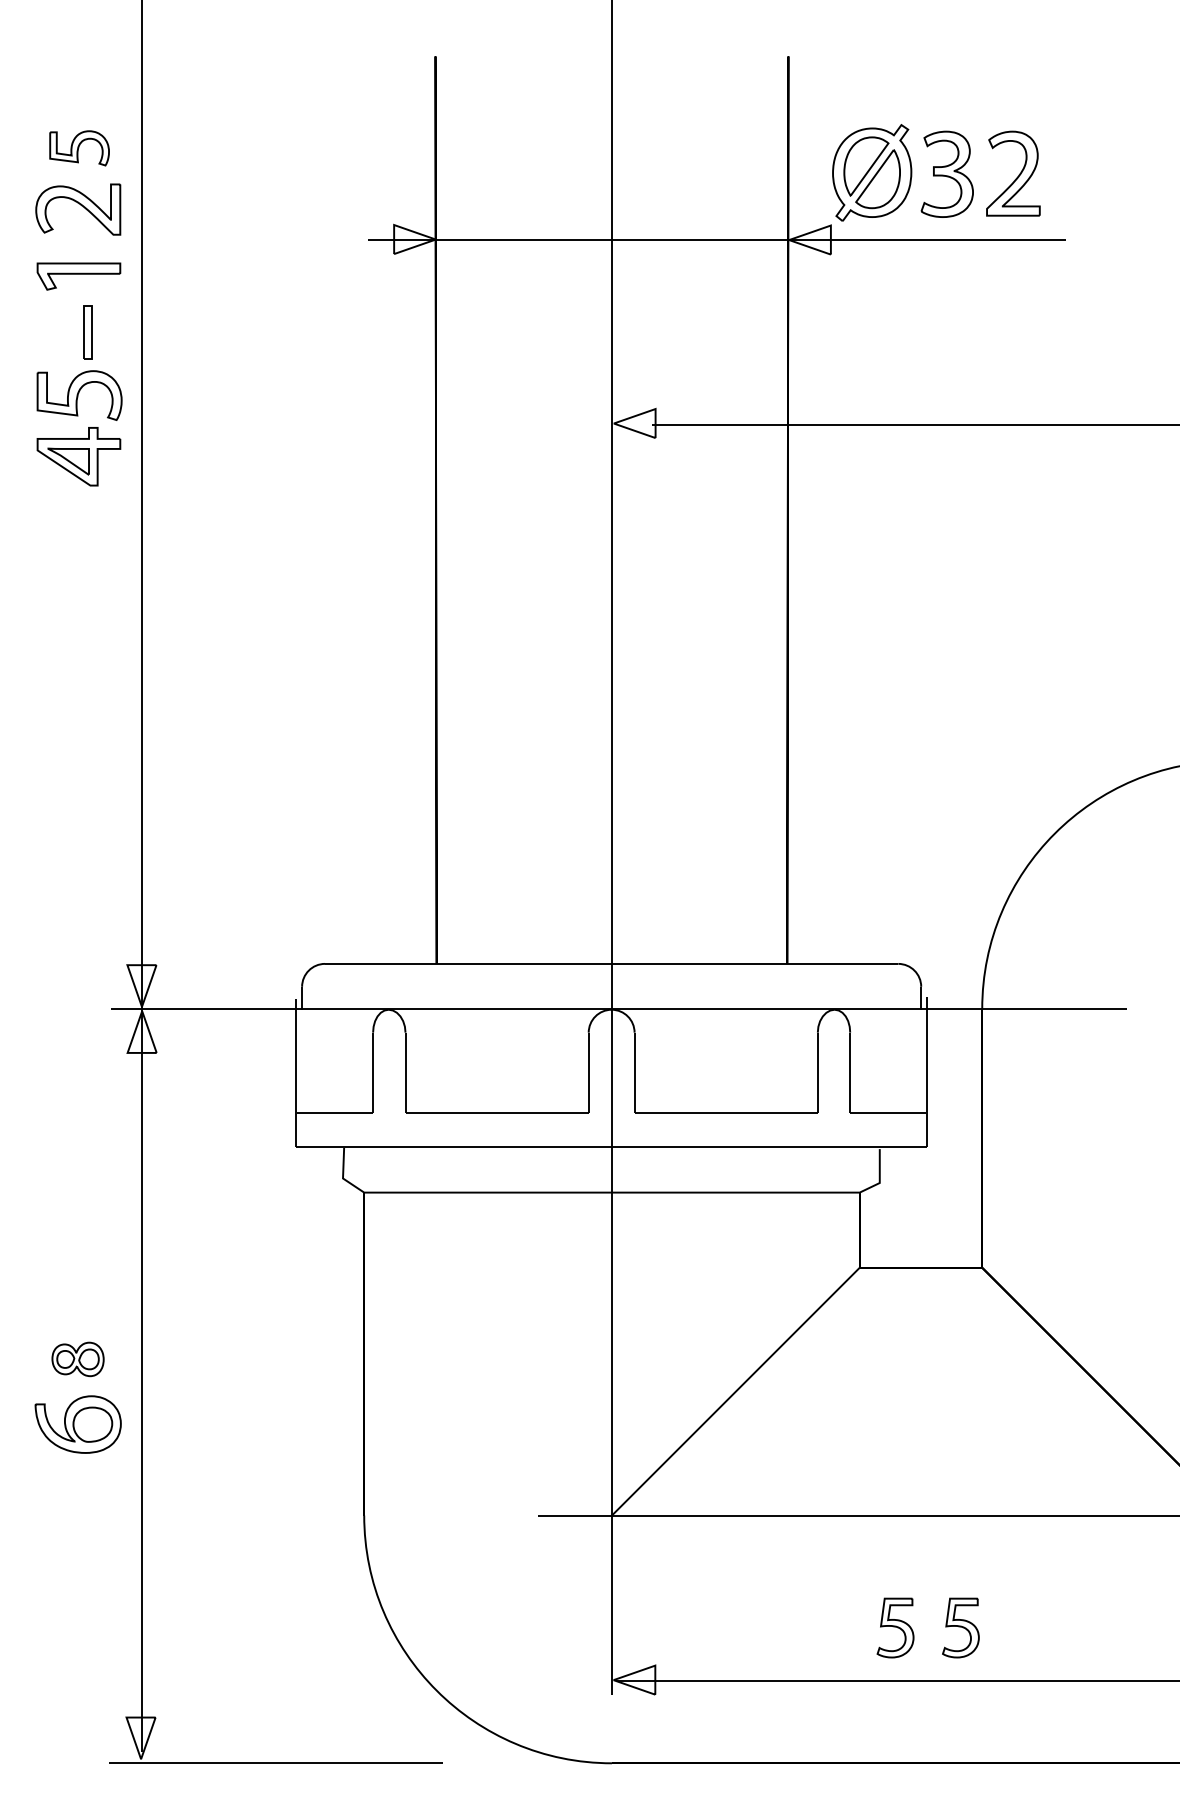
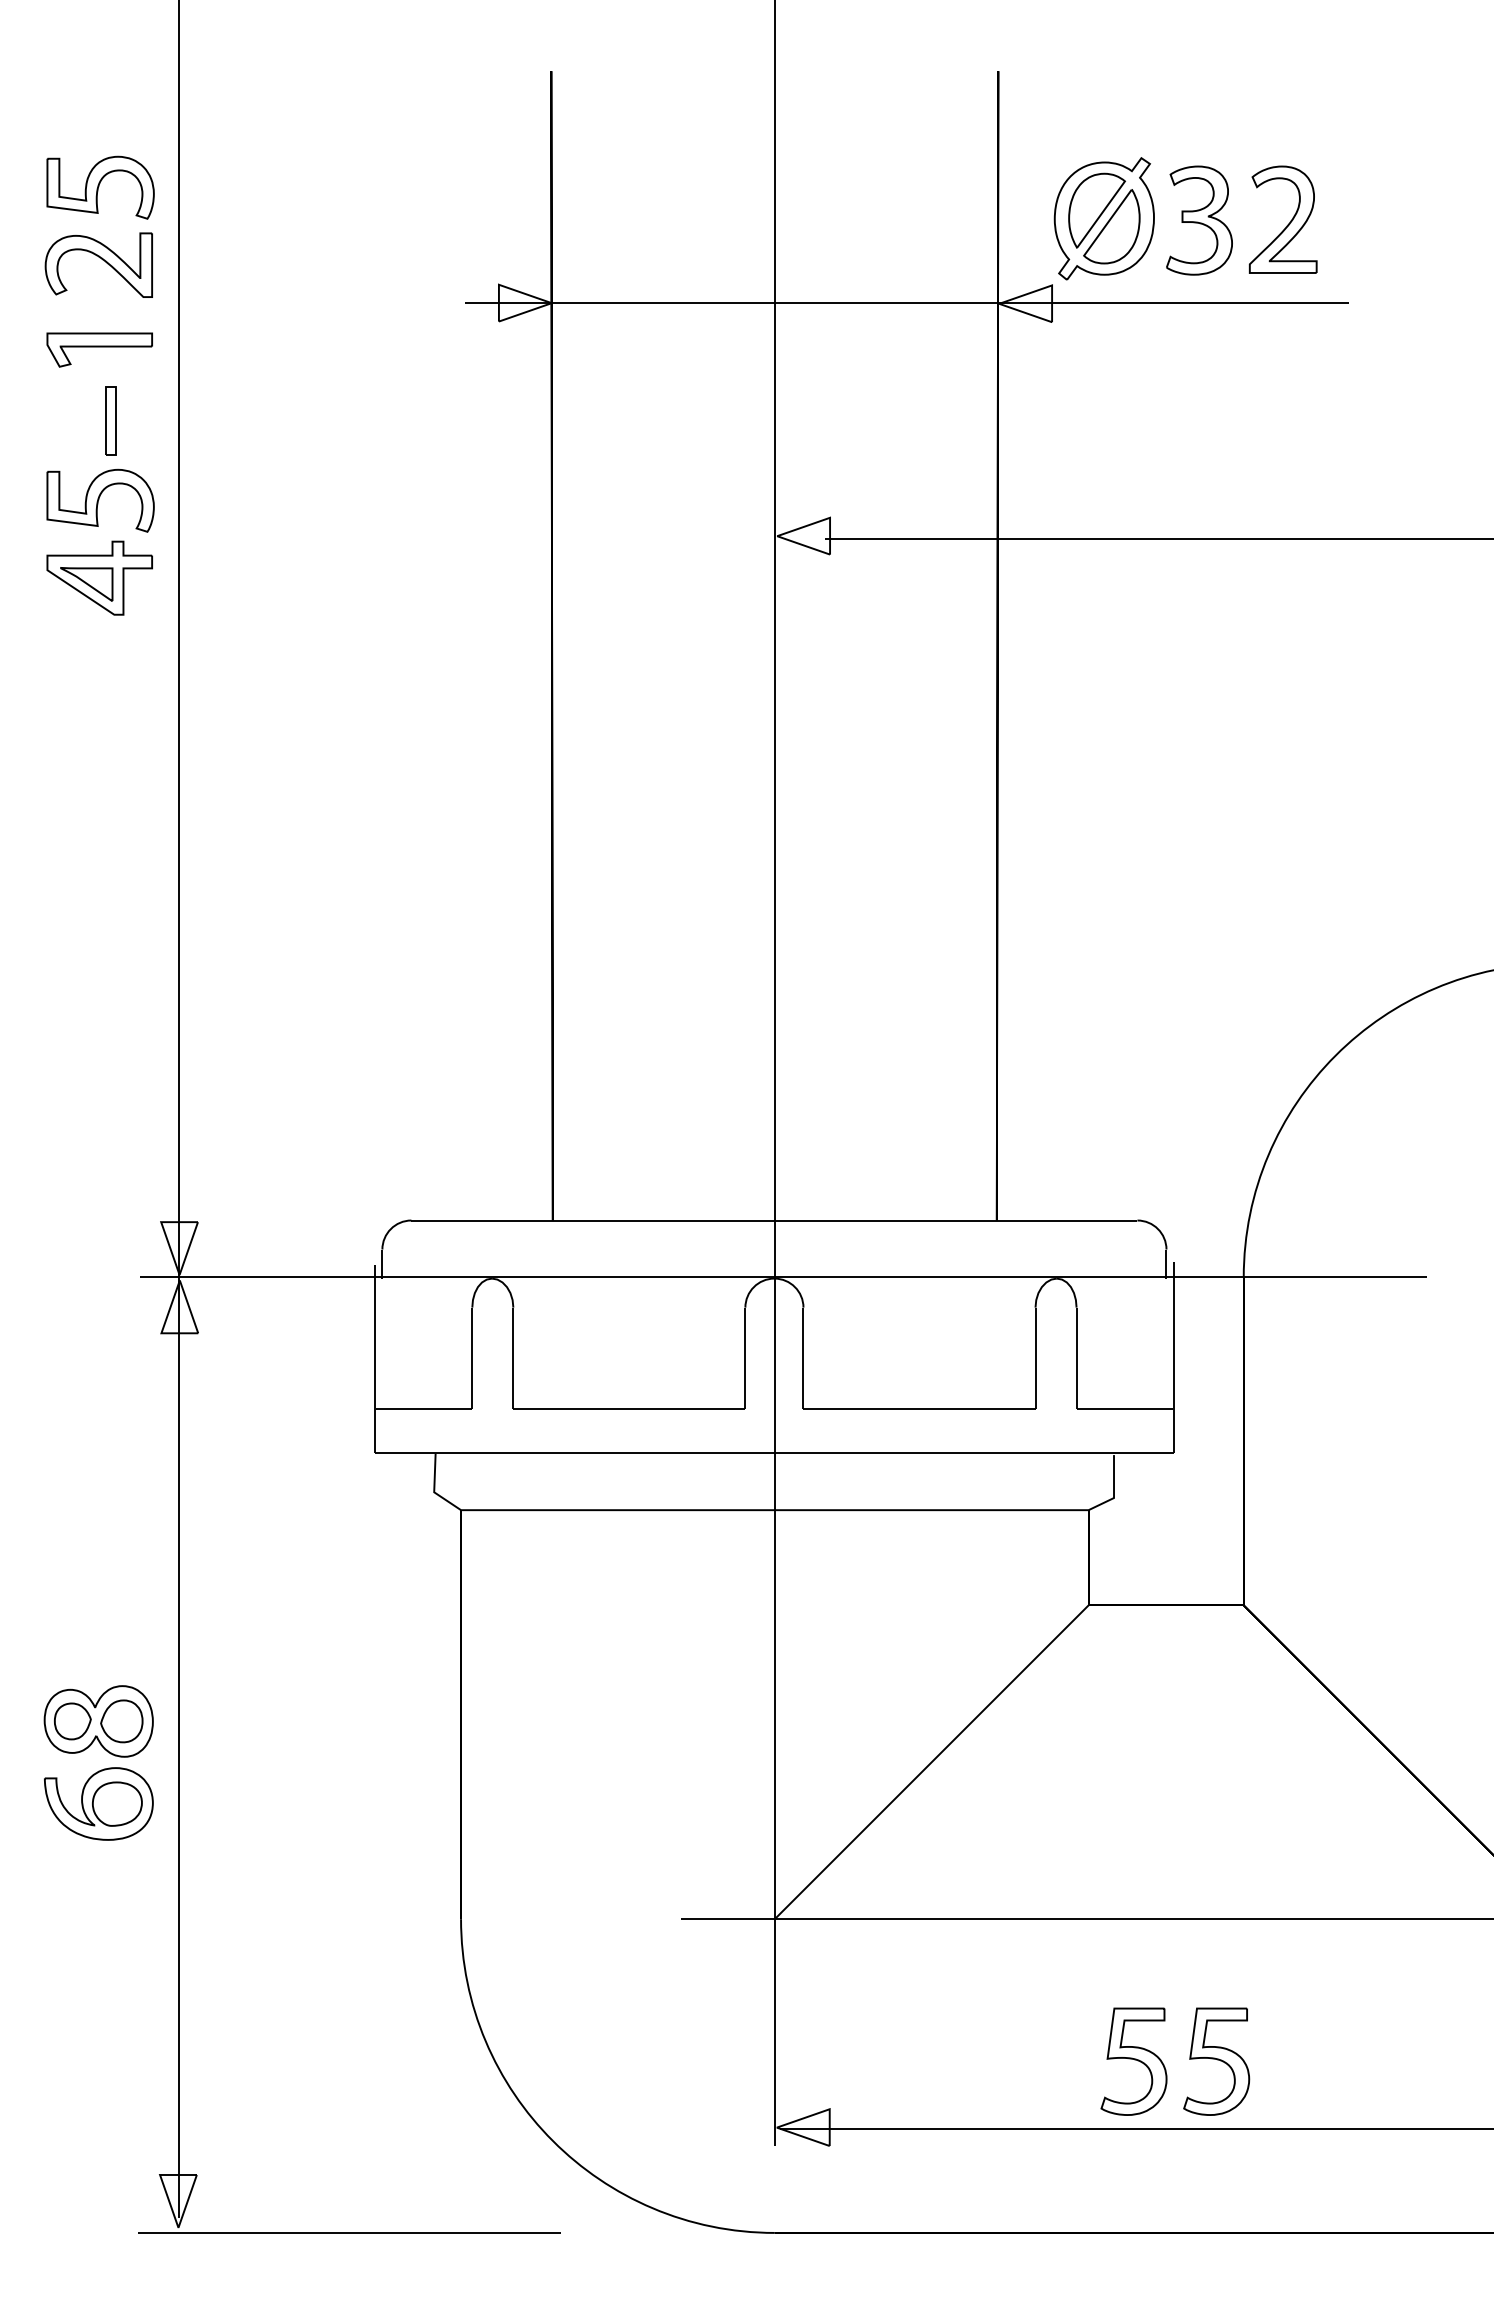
part: (79, 148) -> (100, 187), size x1.43
part: (77, 1359) -> (98, 1721), size x1.67
part: (895, 1627) -> (1133, 2061), size x1.43
part: (960, 1627) -> (1216, 2061), size x1.43

